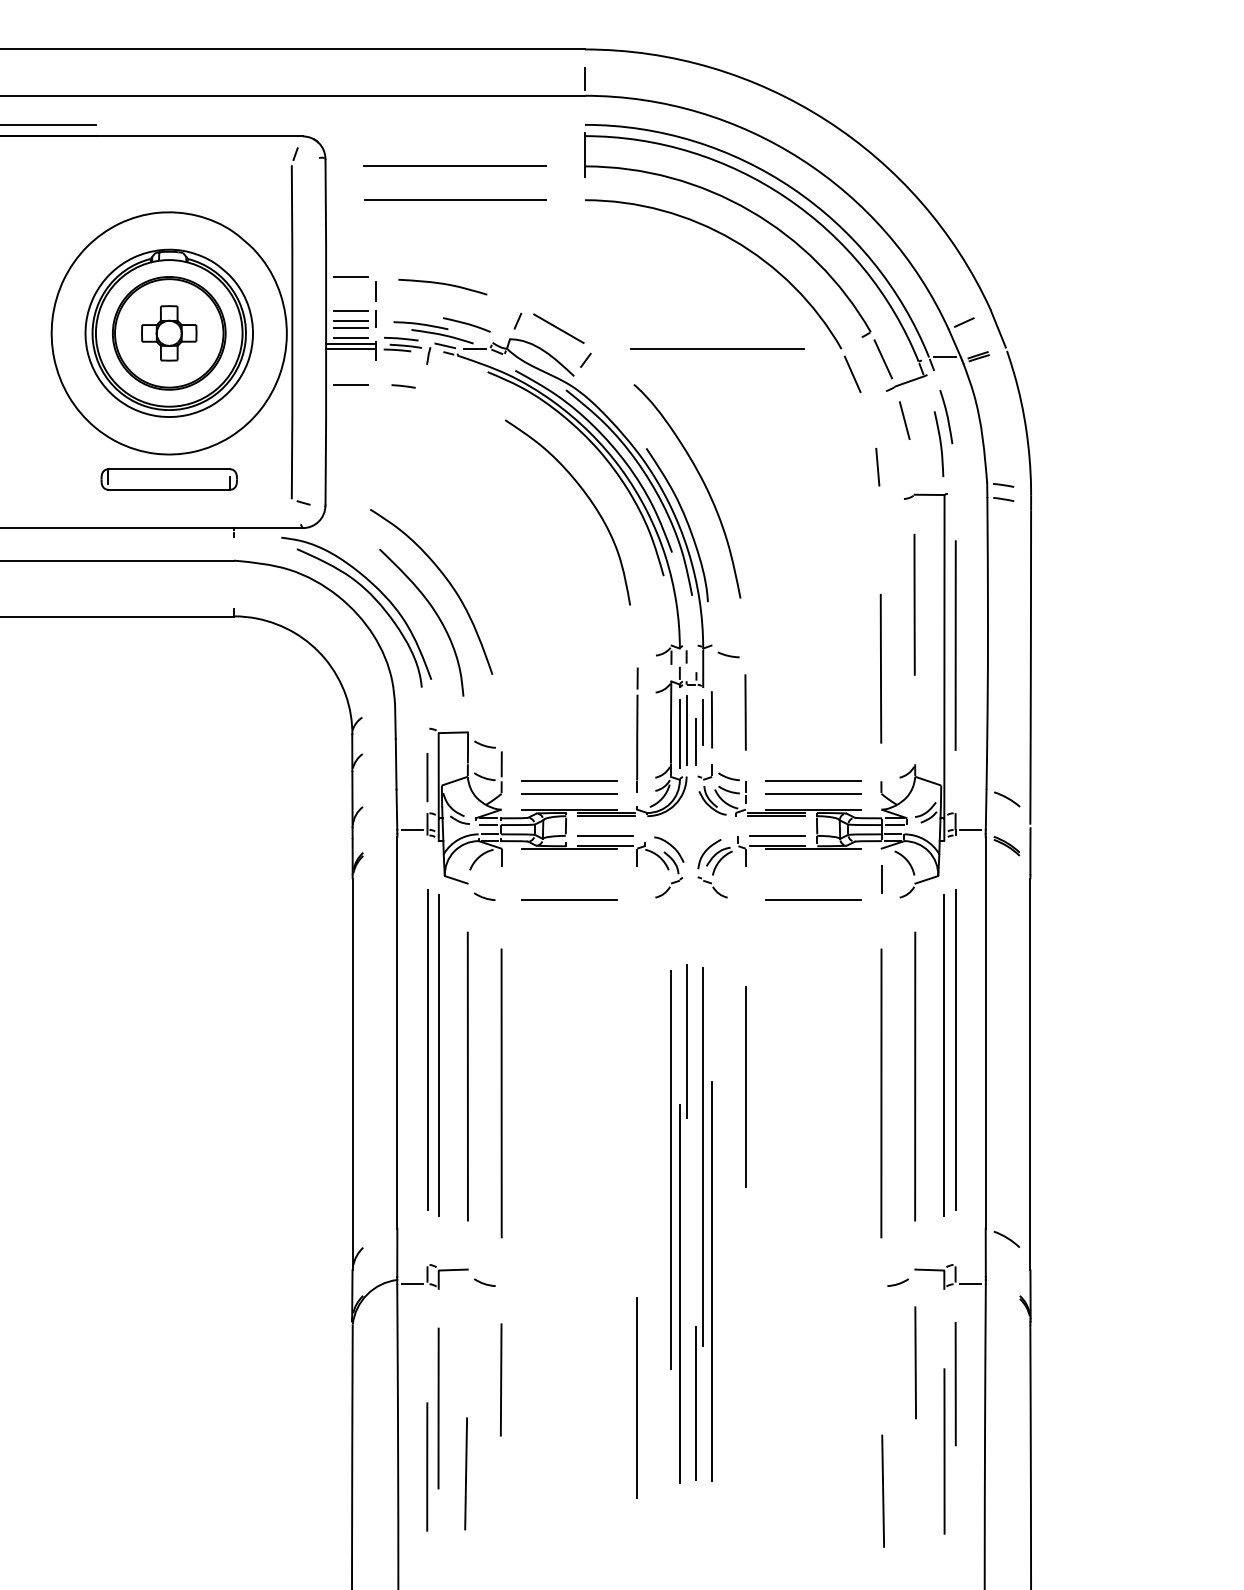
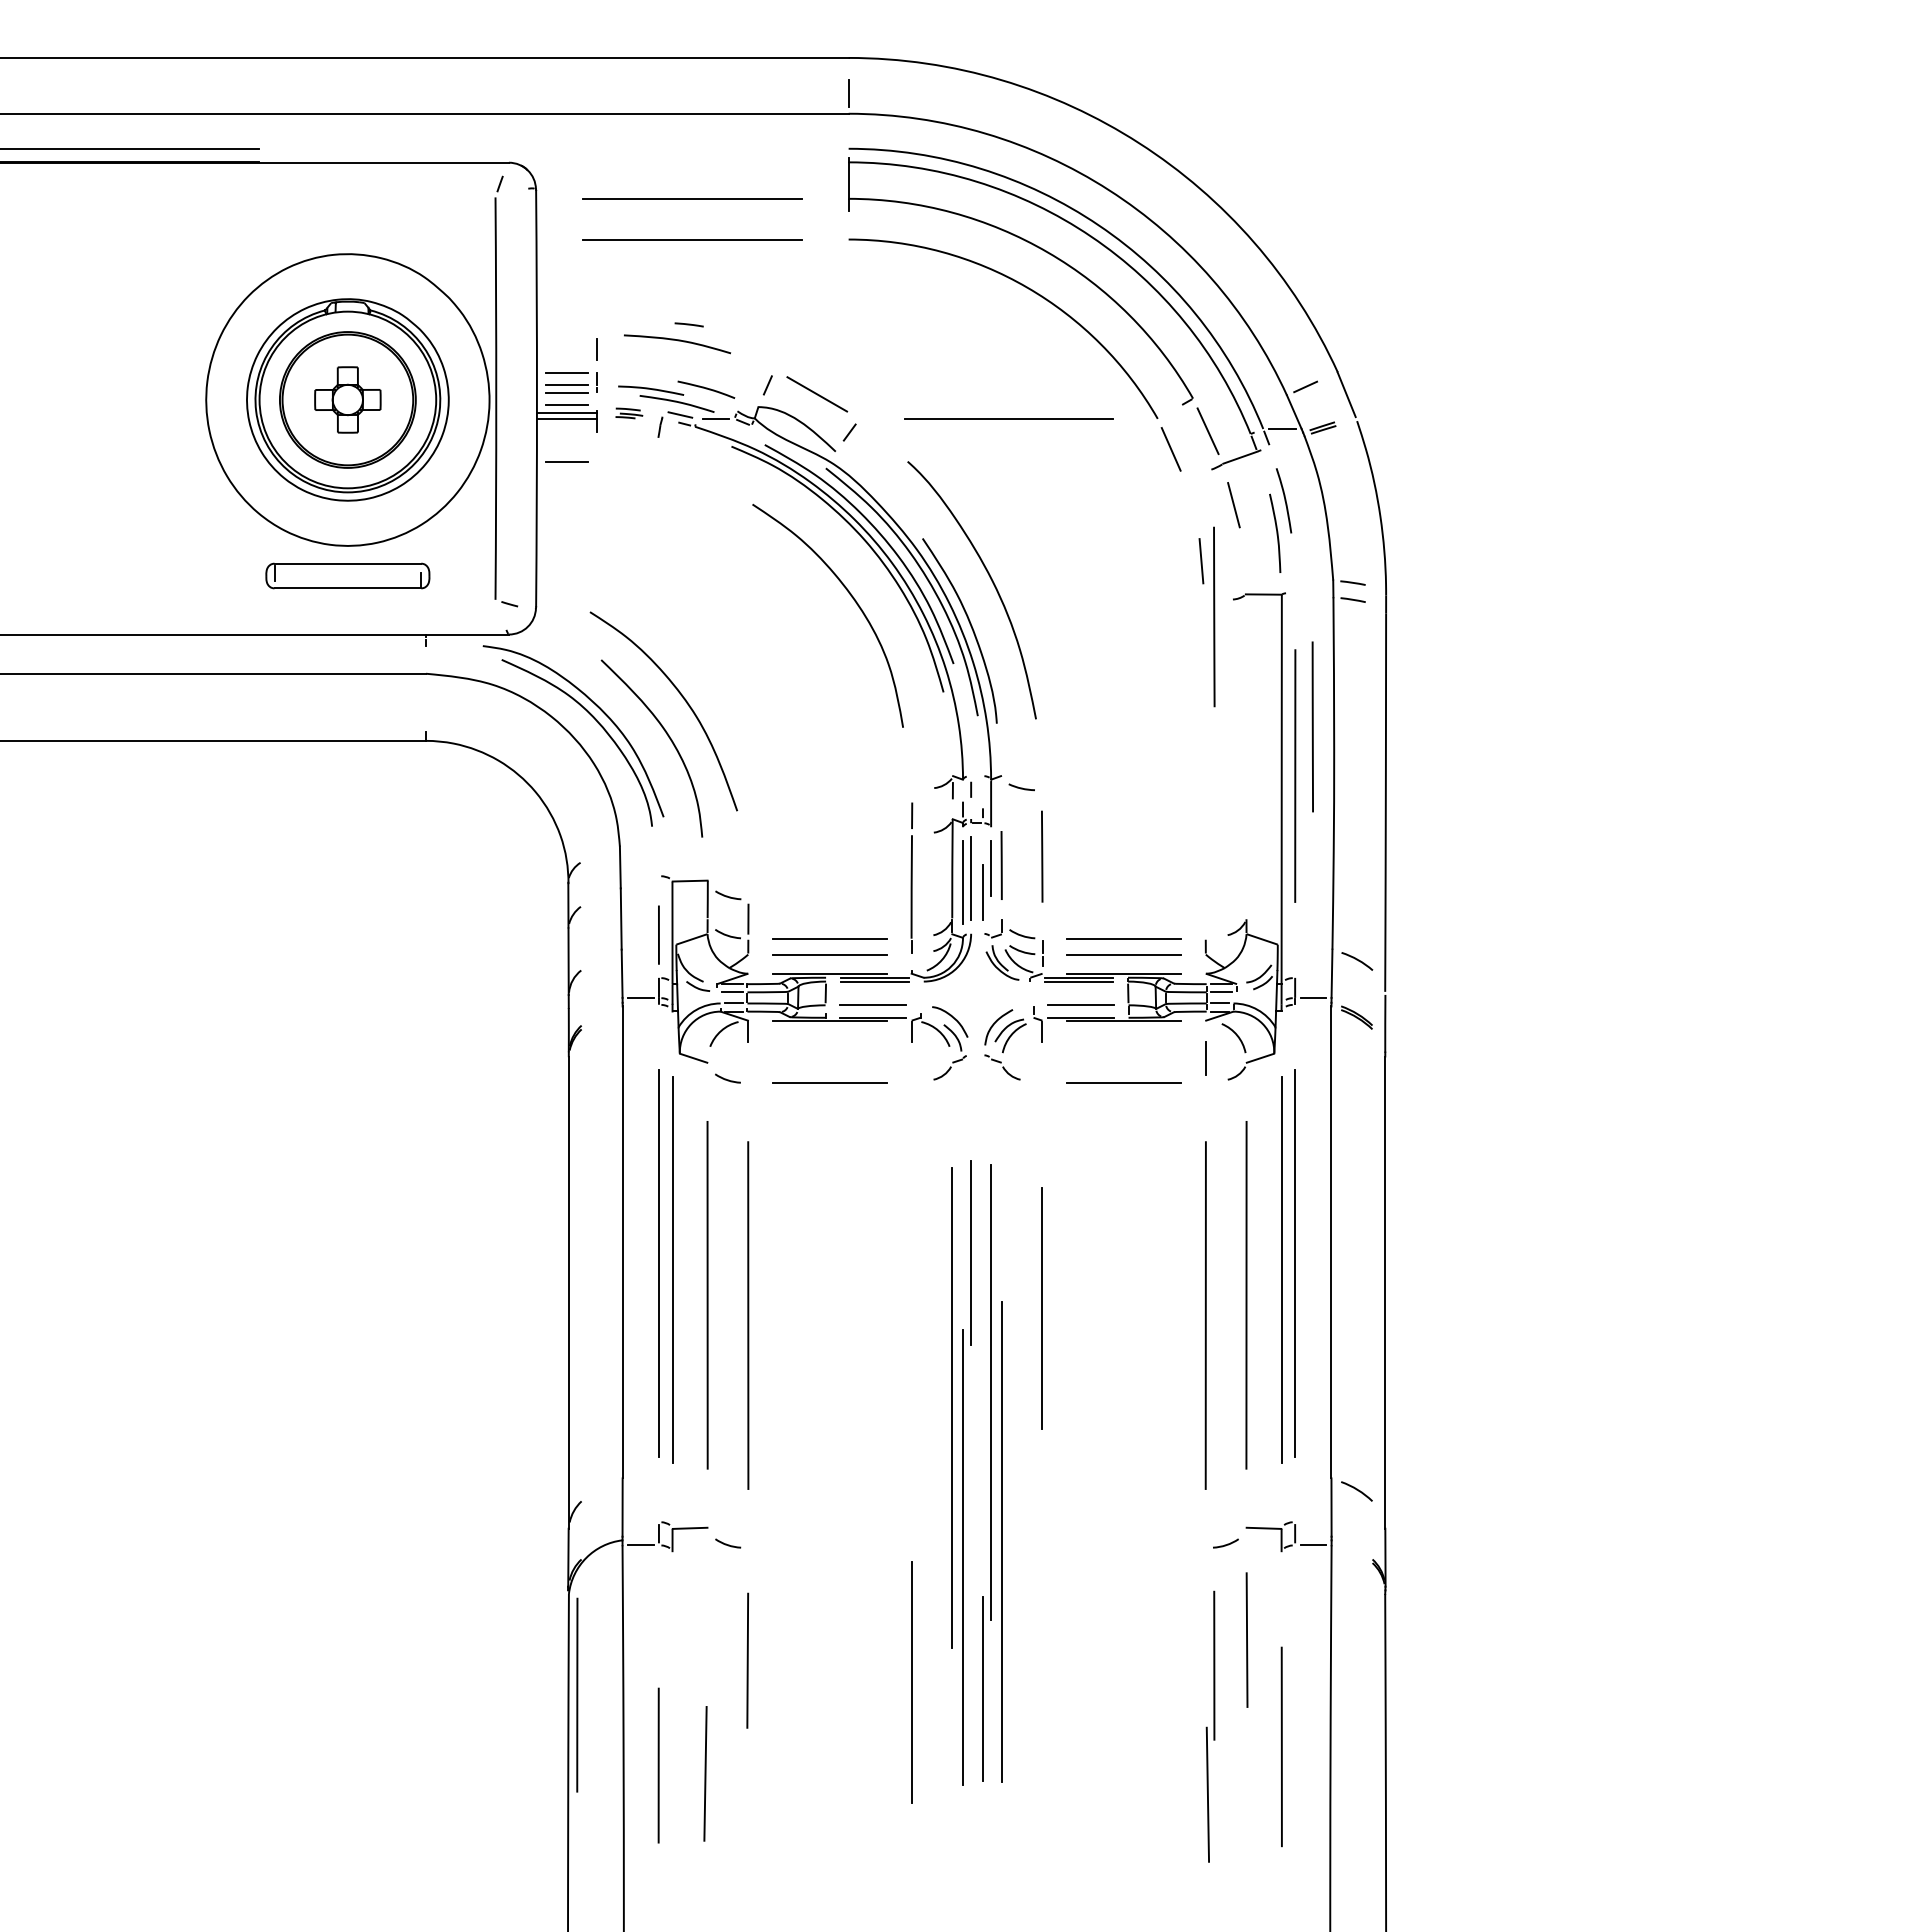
line: (350, 277) -> (566, 332), removed
part: (403, 344) -> (629, 413), size x0.6
line: (403, 386) -> (688, 324), moved
line: (914, 604) -> (1312, 726), moved
line: (881, 668) -> (1214, 616), moved
line: (955, 1383) -> (1214, 1665), moved
line: (438, 1407) -> (577, 1694), moved

